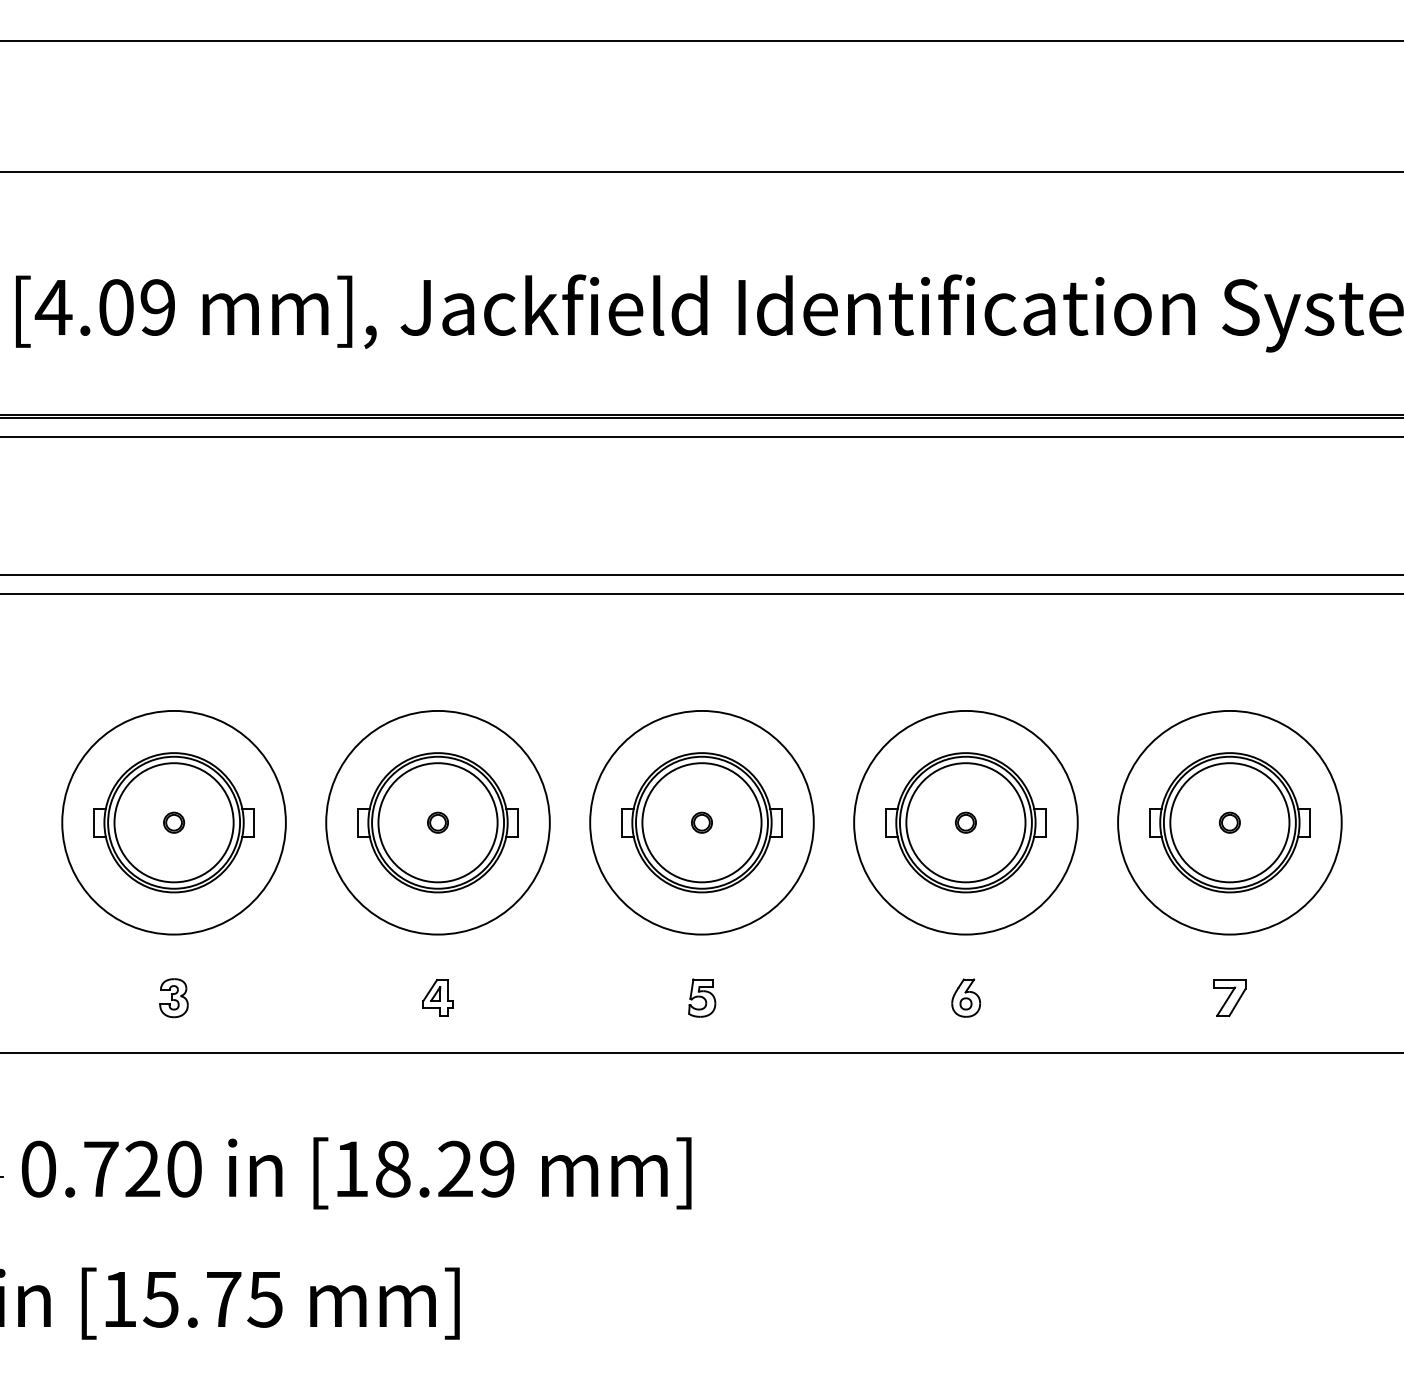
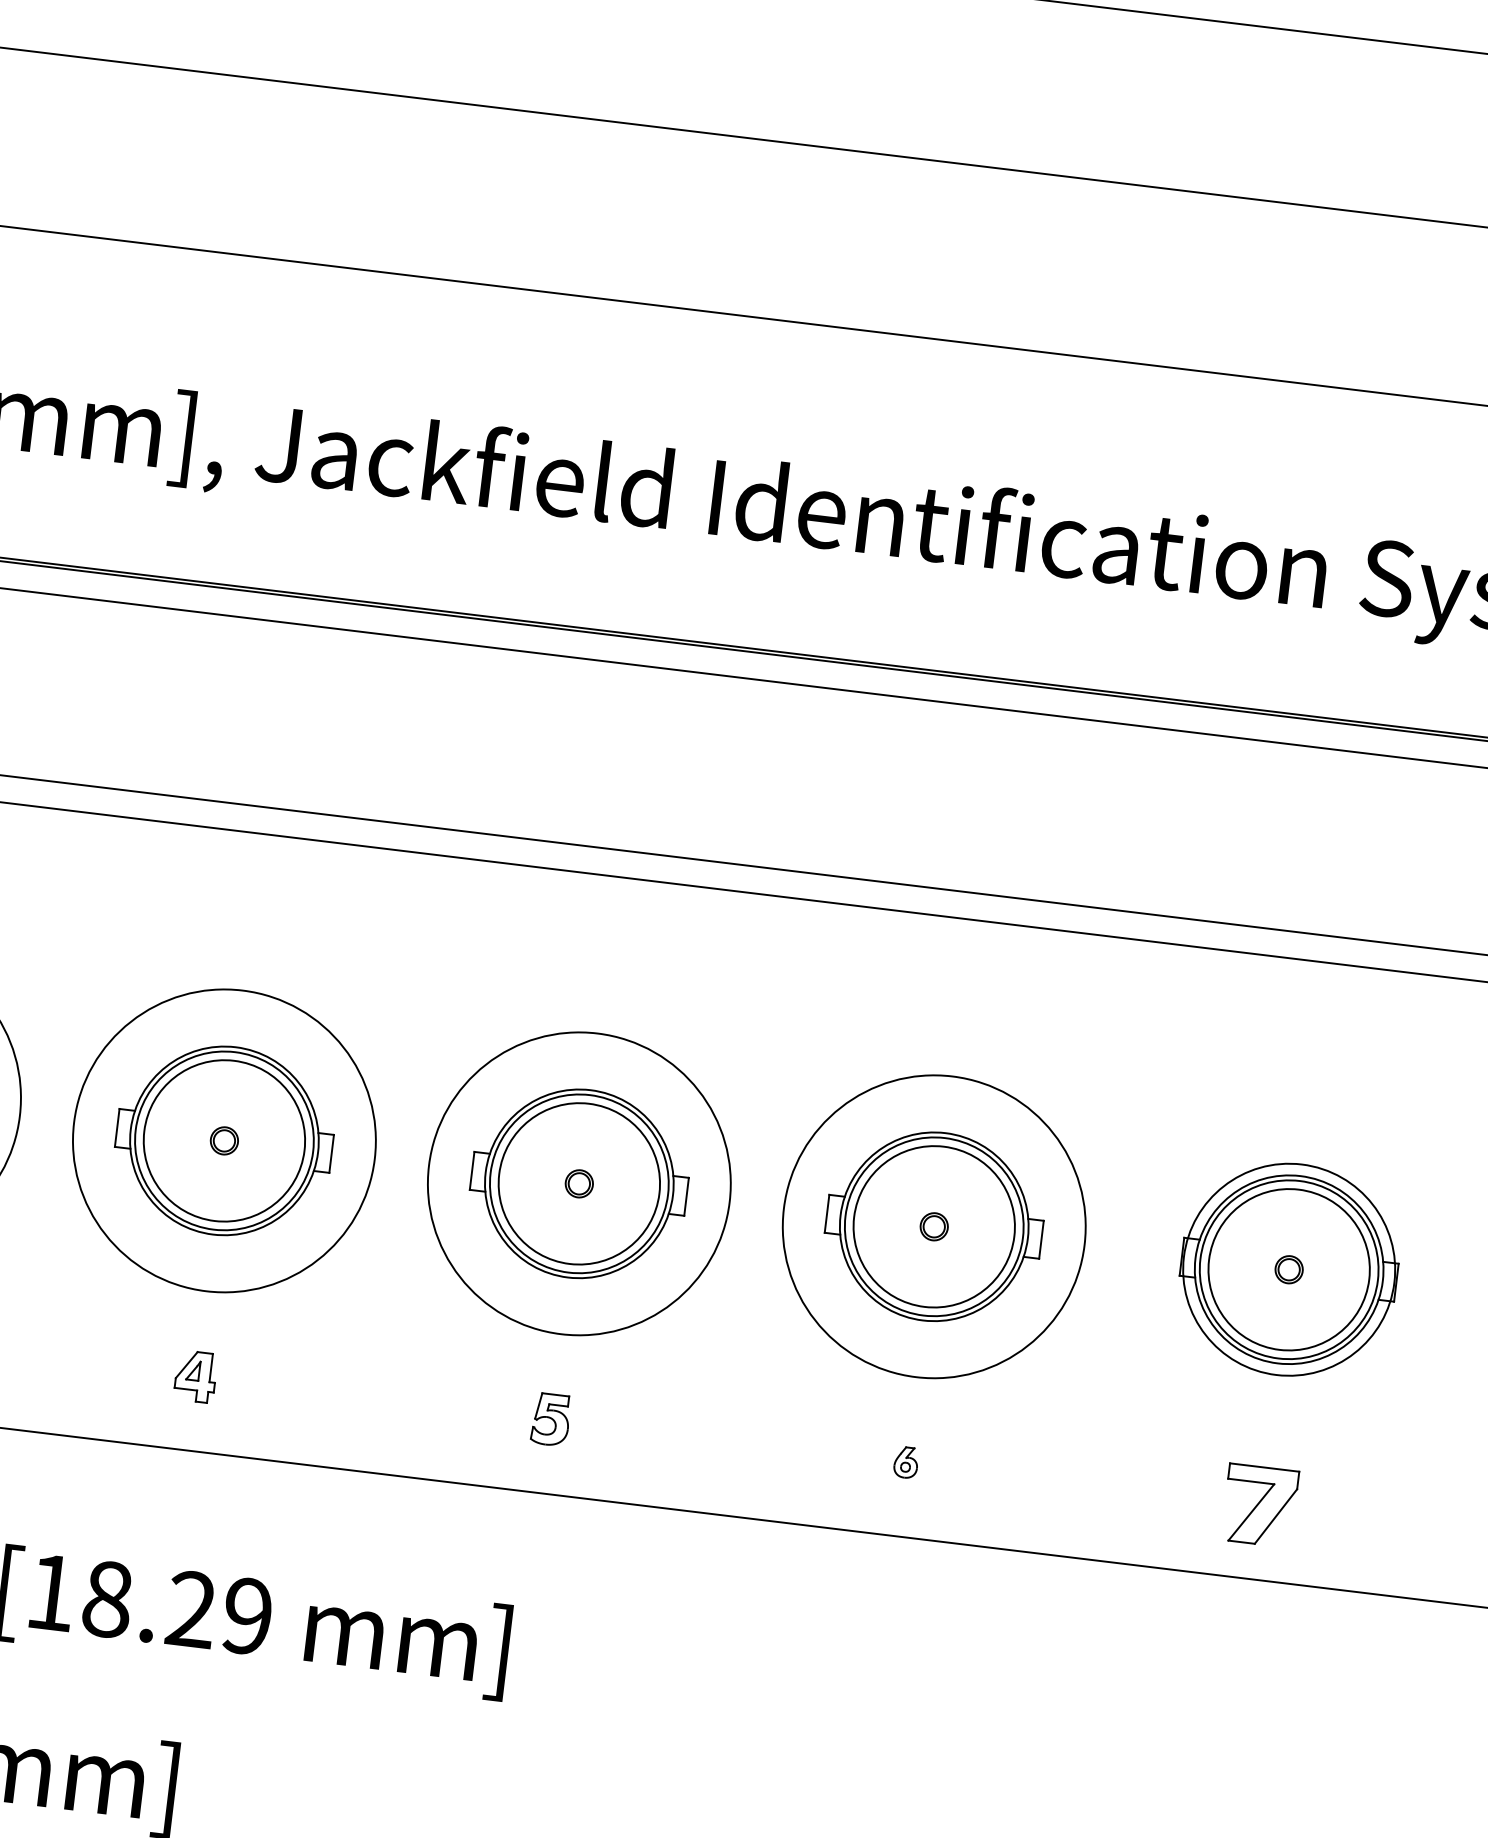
circle: (1229, 822) -> (1288, 1269), size x0.7
part: (966, 997) -> (906, 1461), size x0.6
part: (1229, 997) -> (1260, 1504), size x1.6

